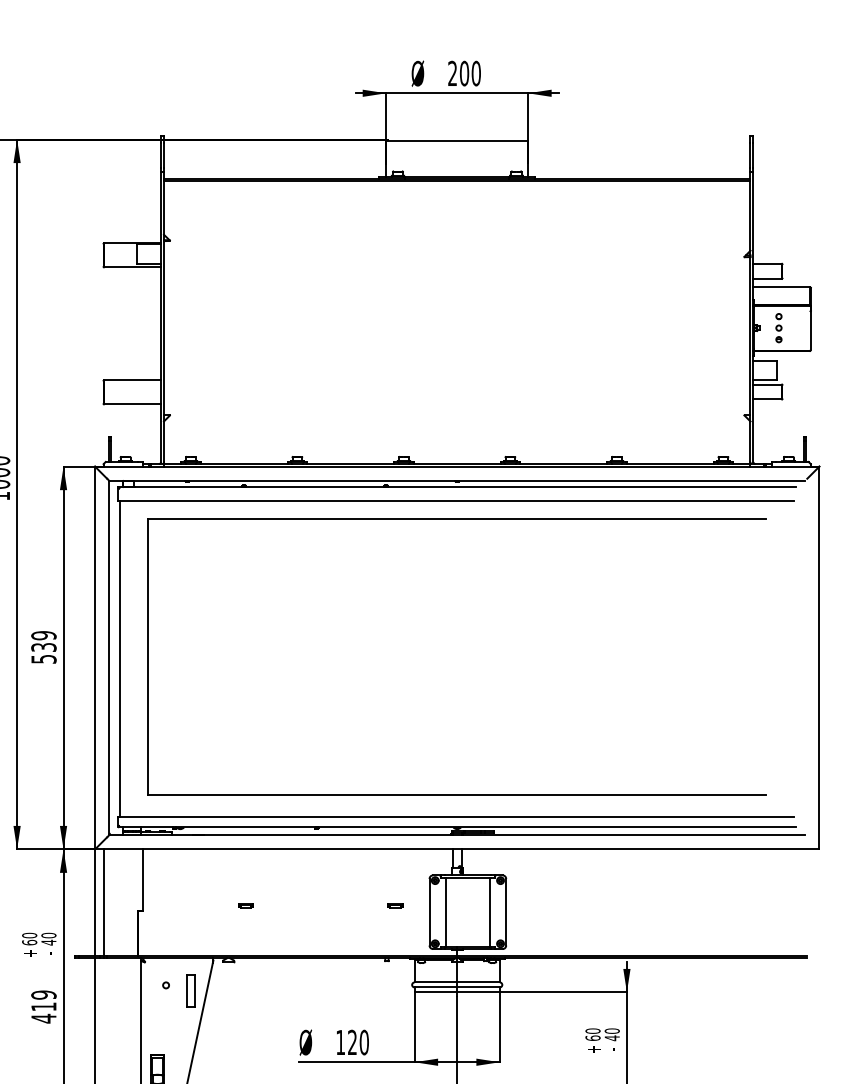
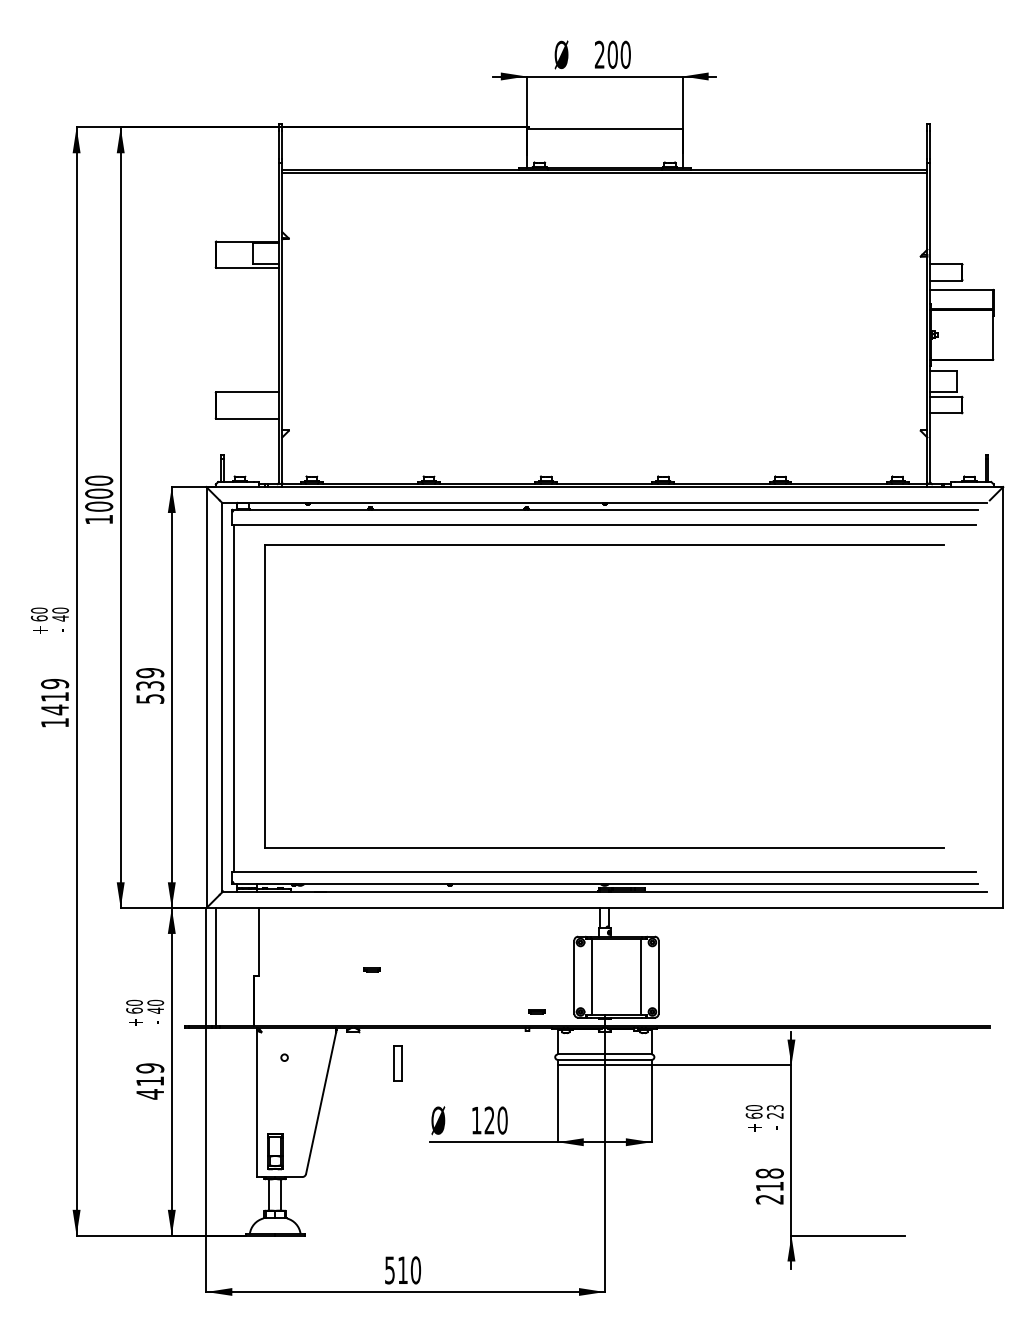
part: (778, 327) -> (958, 334), removed
part: (395, 905) -> (536, 1011), moved
part: (190, 990) -> (397, 1063), moved
text: (611, 1035) -> (774, 1112), 40 -> 23

